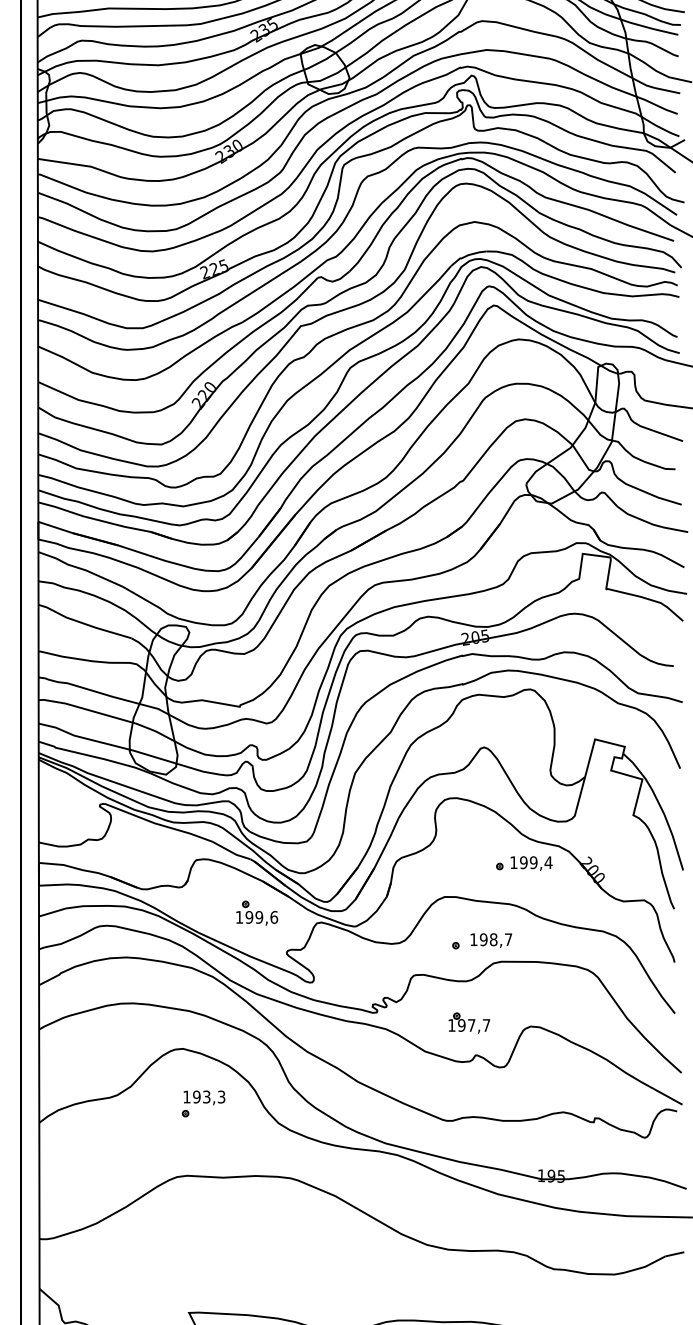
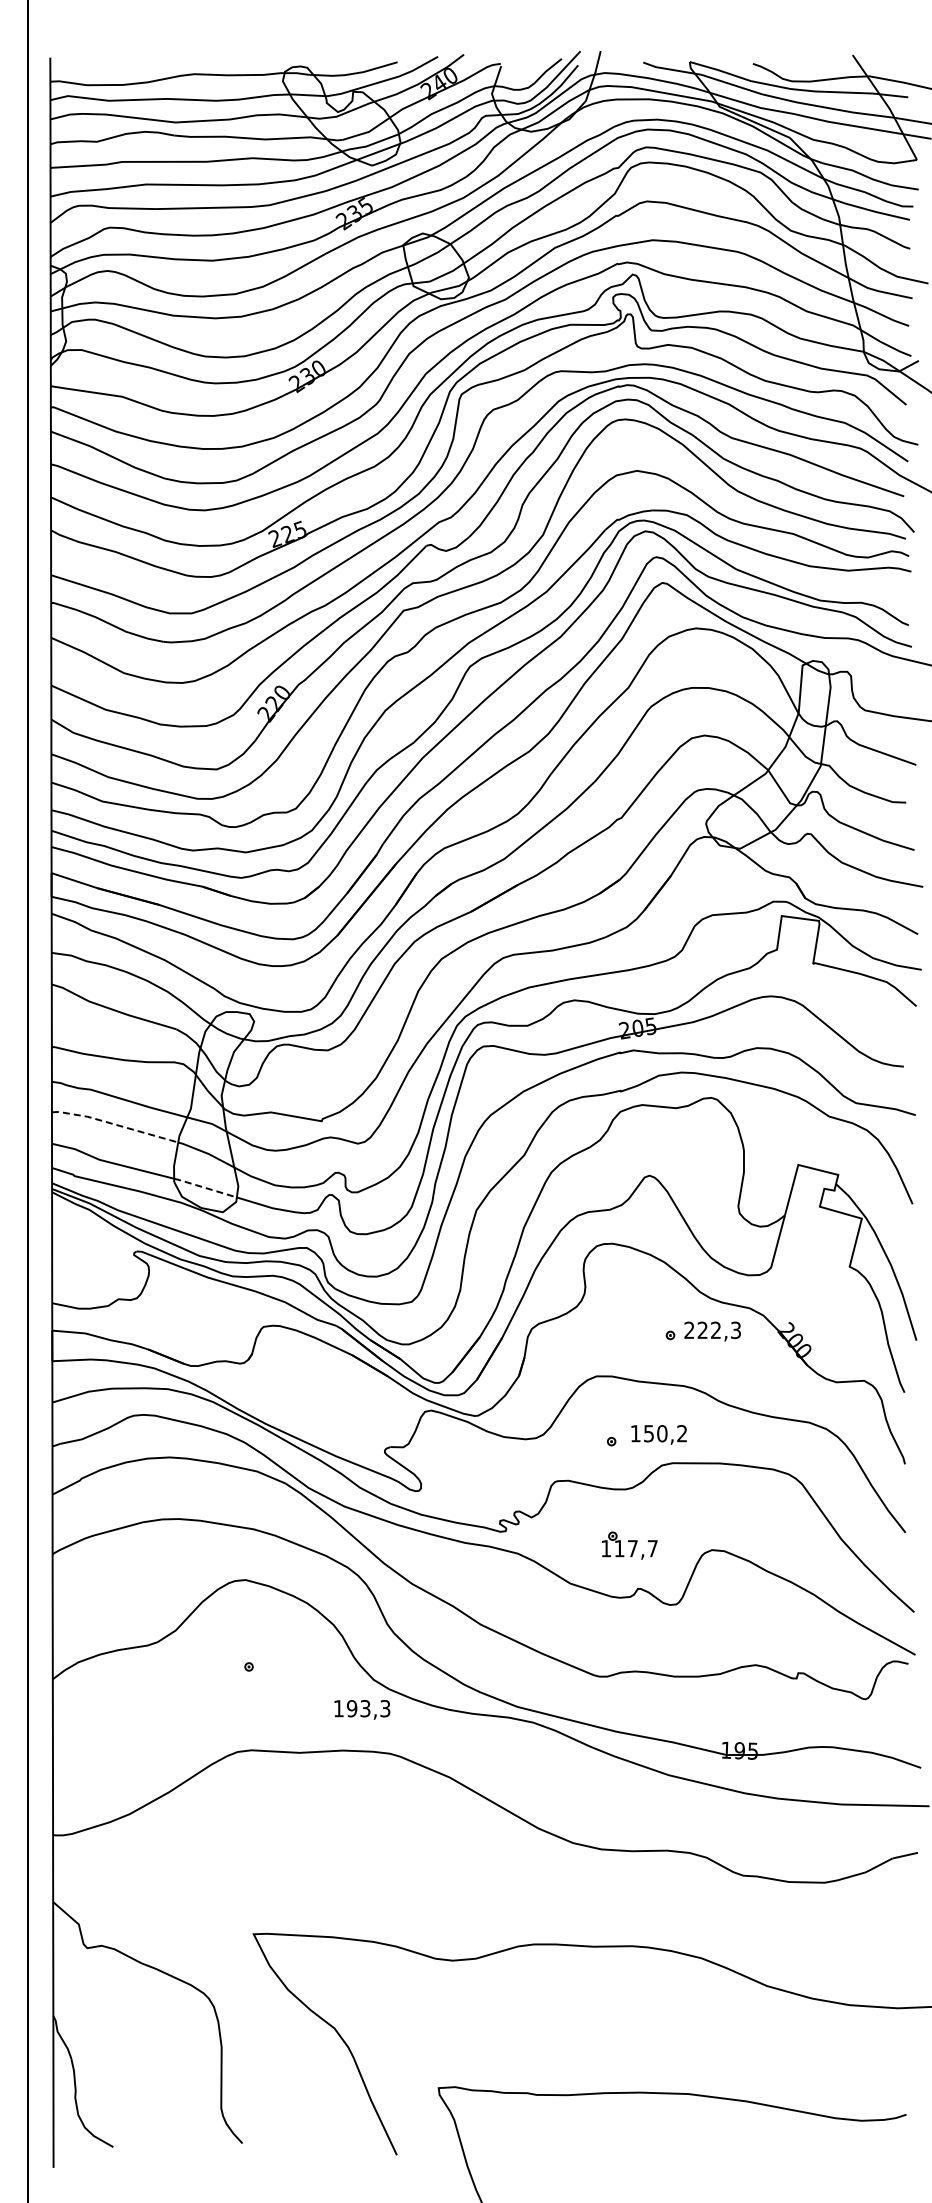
line: (85, 709) -> (114, 1124), solid -> dashed
line: (153, 756) -> (205, 1187), solid -> dashed
text: (531, 862) -> (712, 1330), 199,4 -> 222,3
part: (257, 912) -> (345, 1397), removed
text: (496, 939) -> (665, 1433), 198,7 -> 150,2
text: (461, 1025) -> (619, 1548), 197,7 -> 117,7
text: (204, 1097) -> (362, 1709), moved

